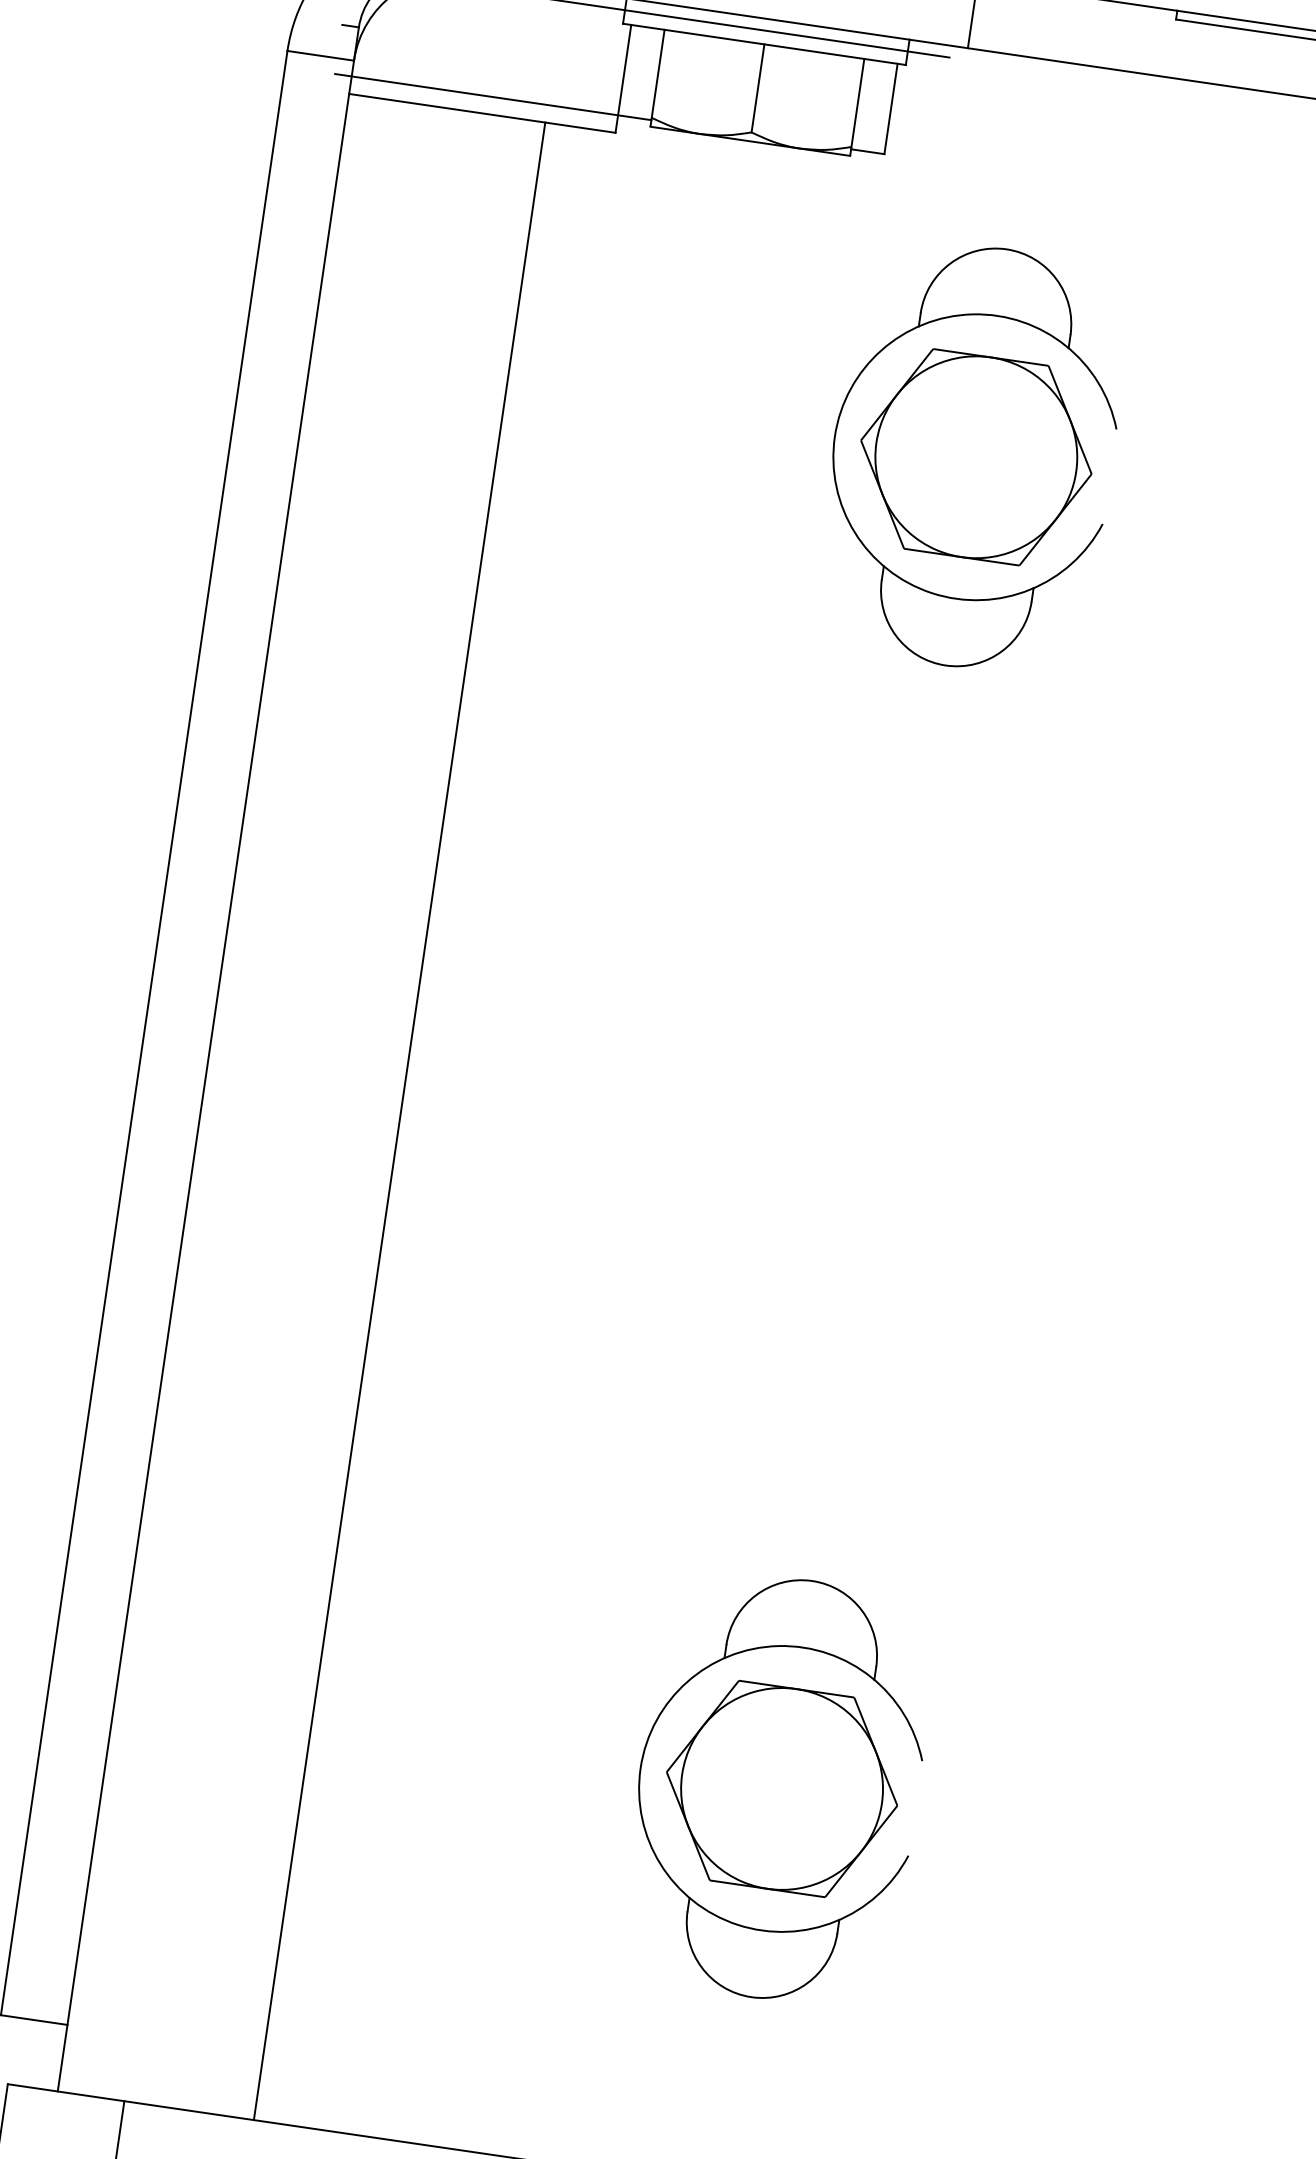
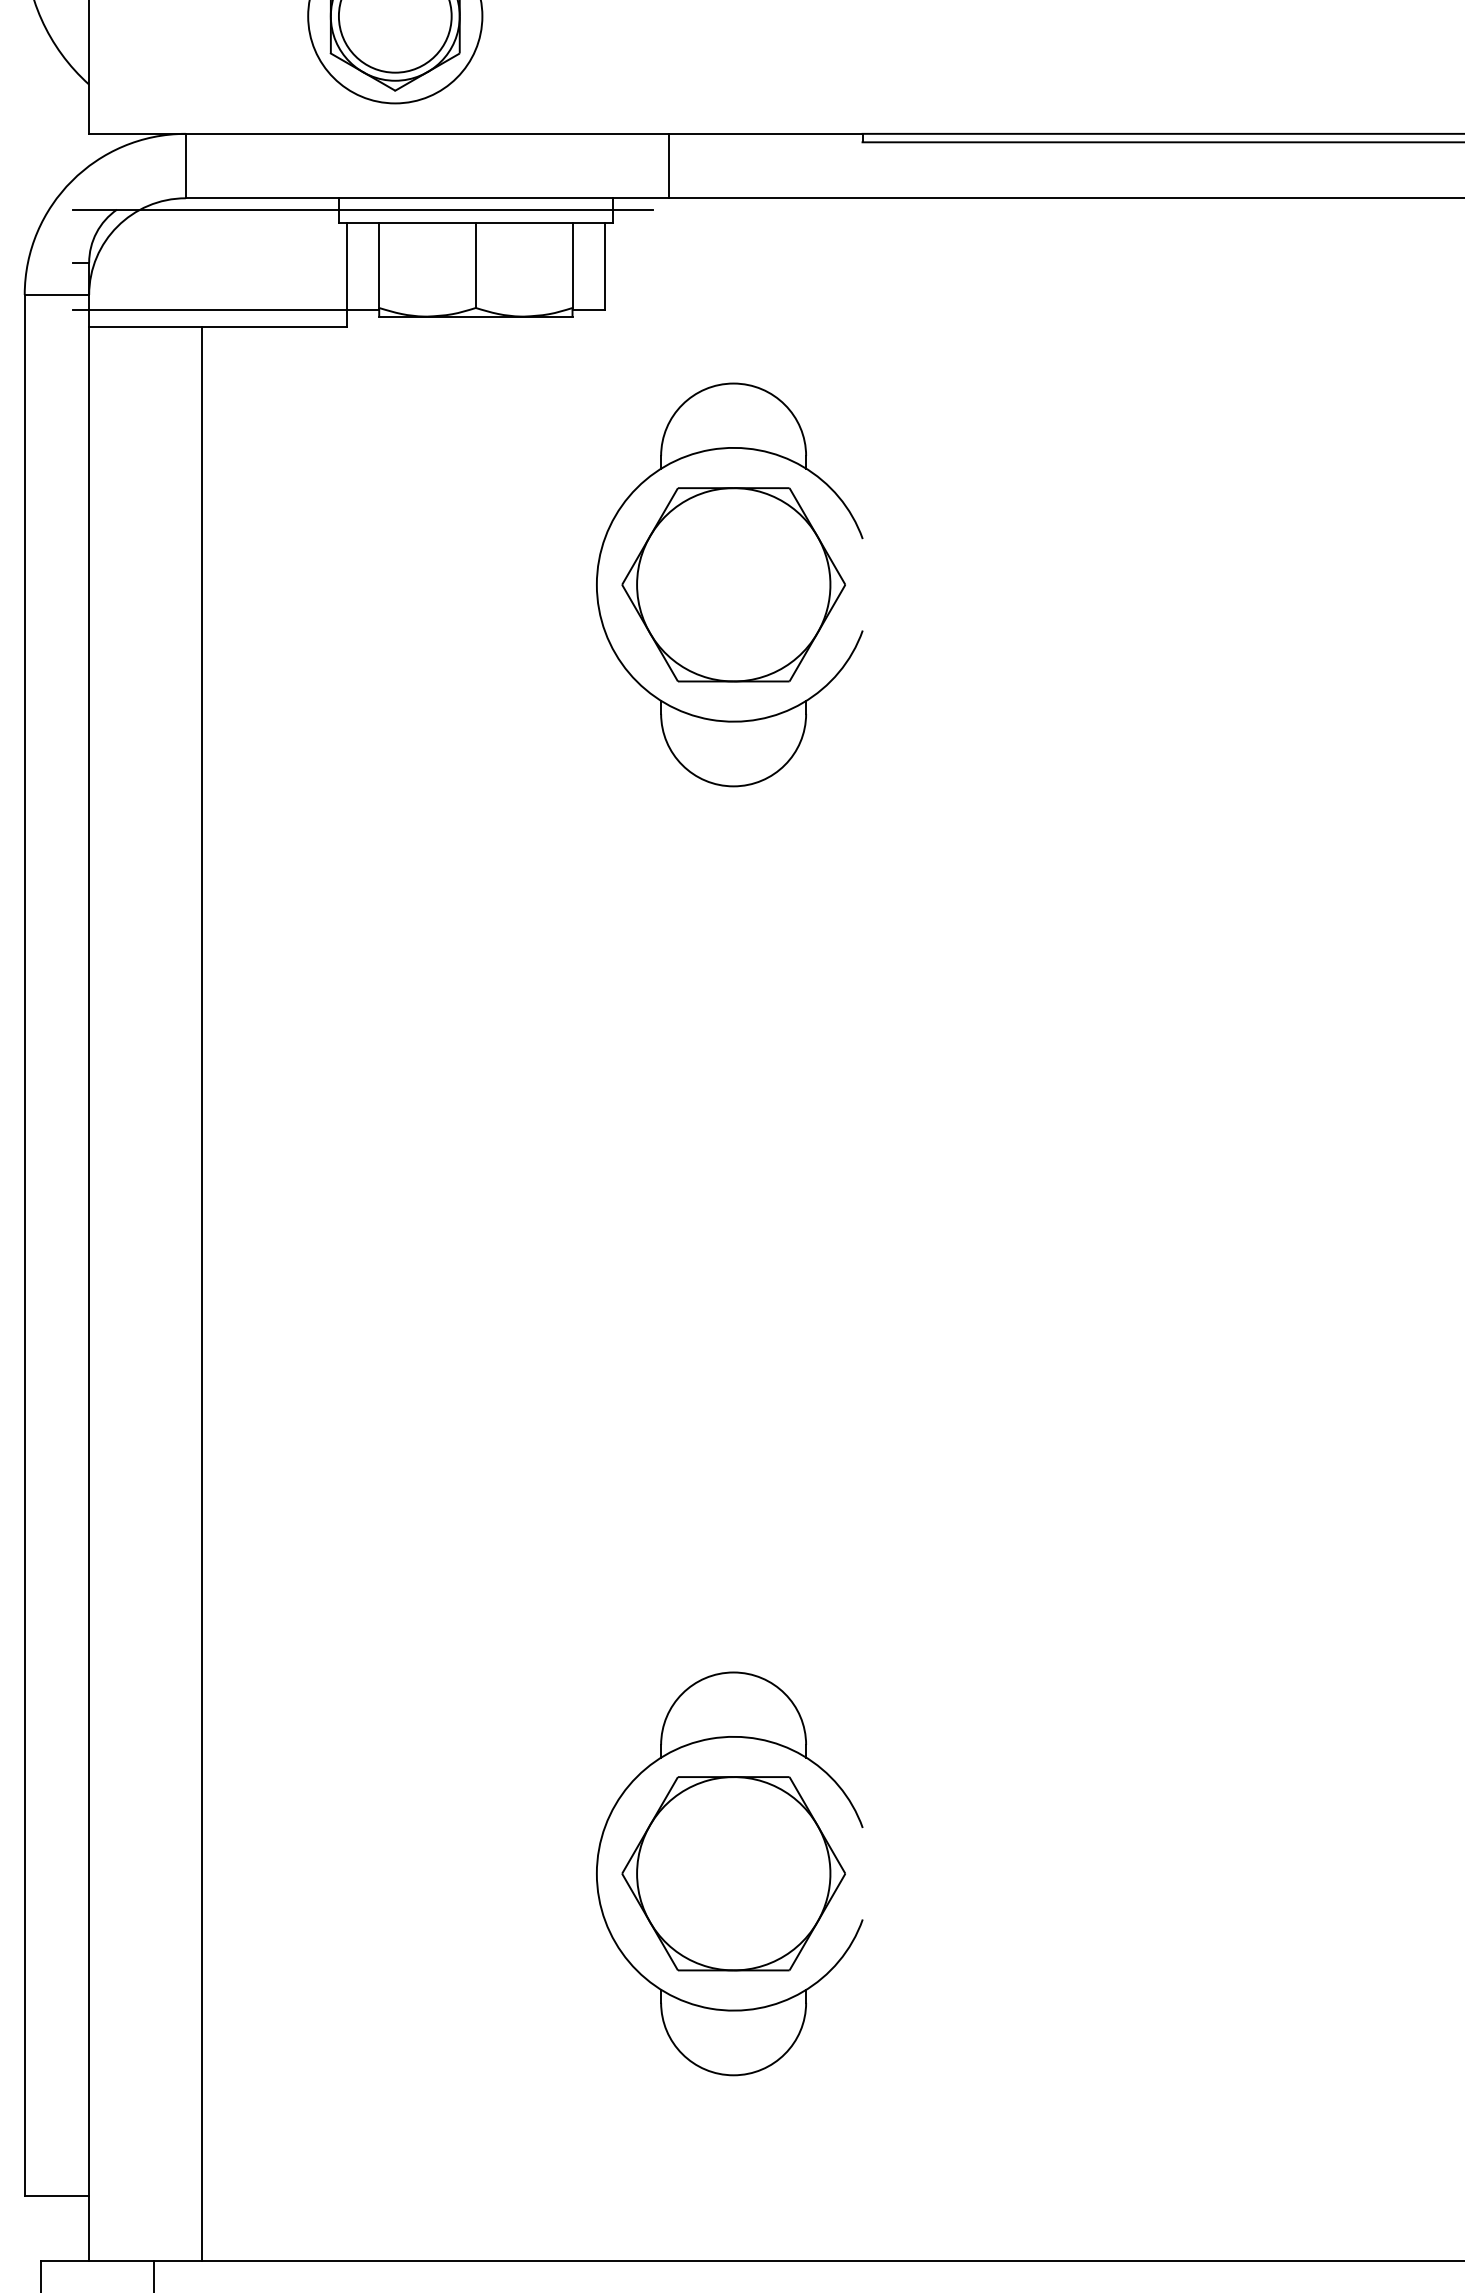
line: (399, 1120) -> (201, 1293), moved

